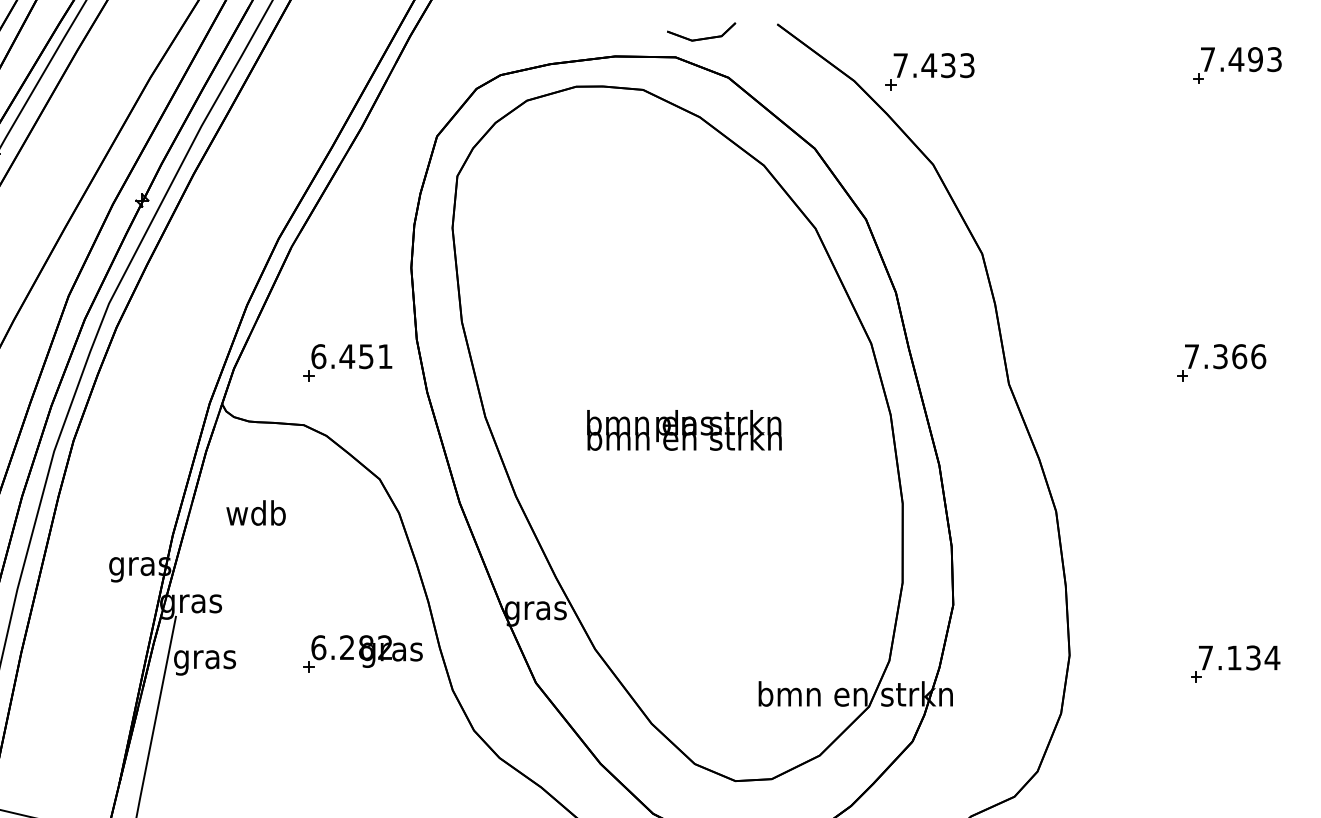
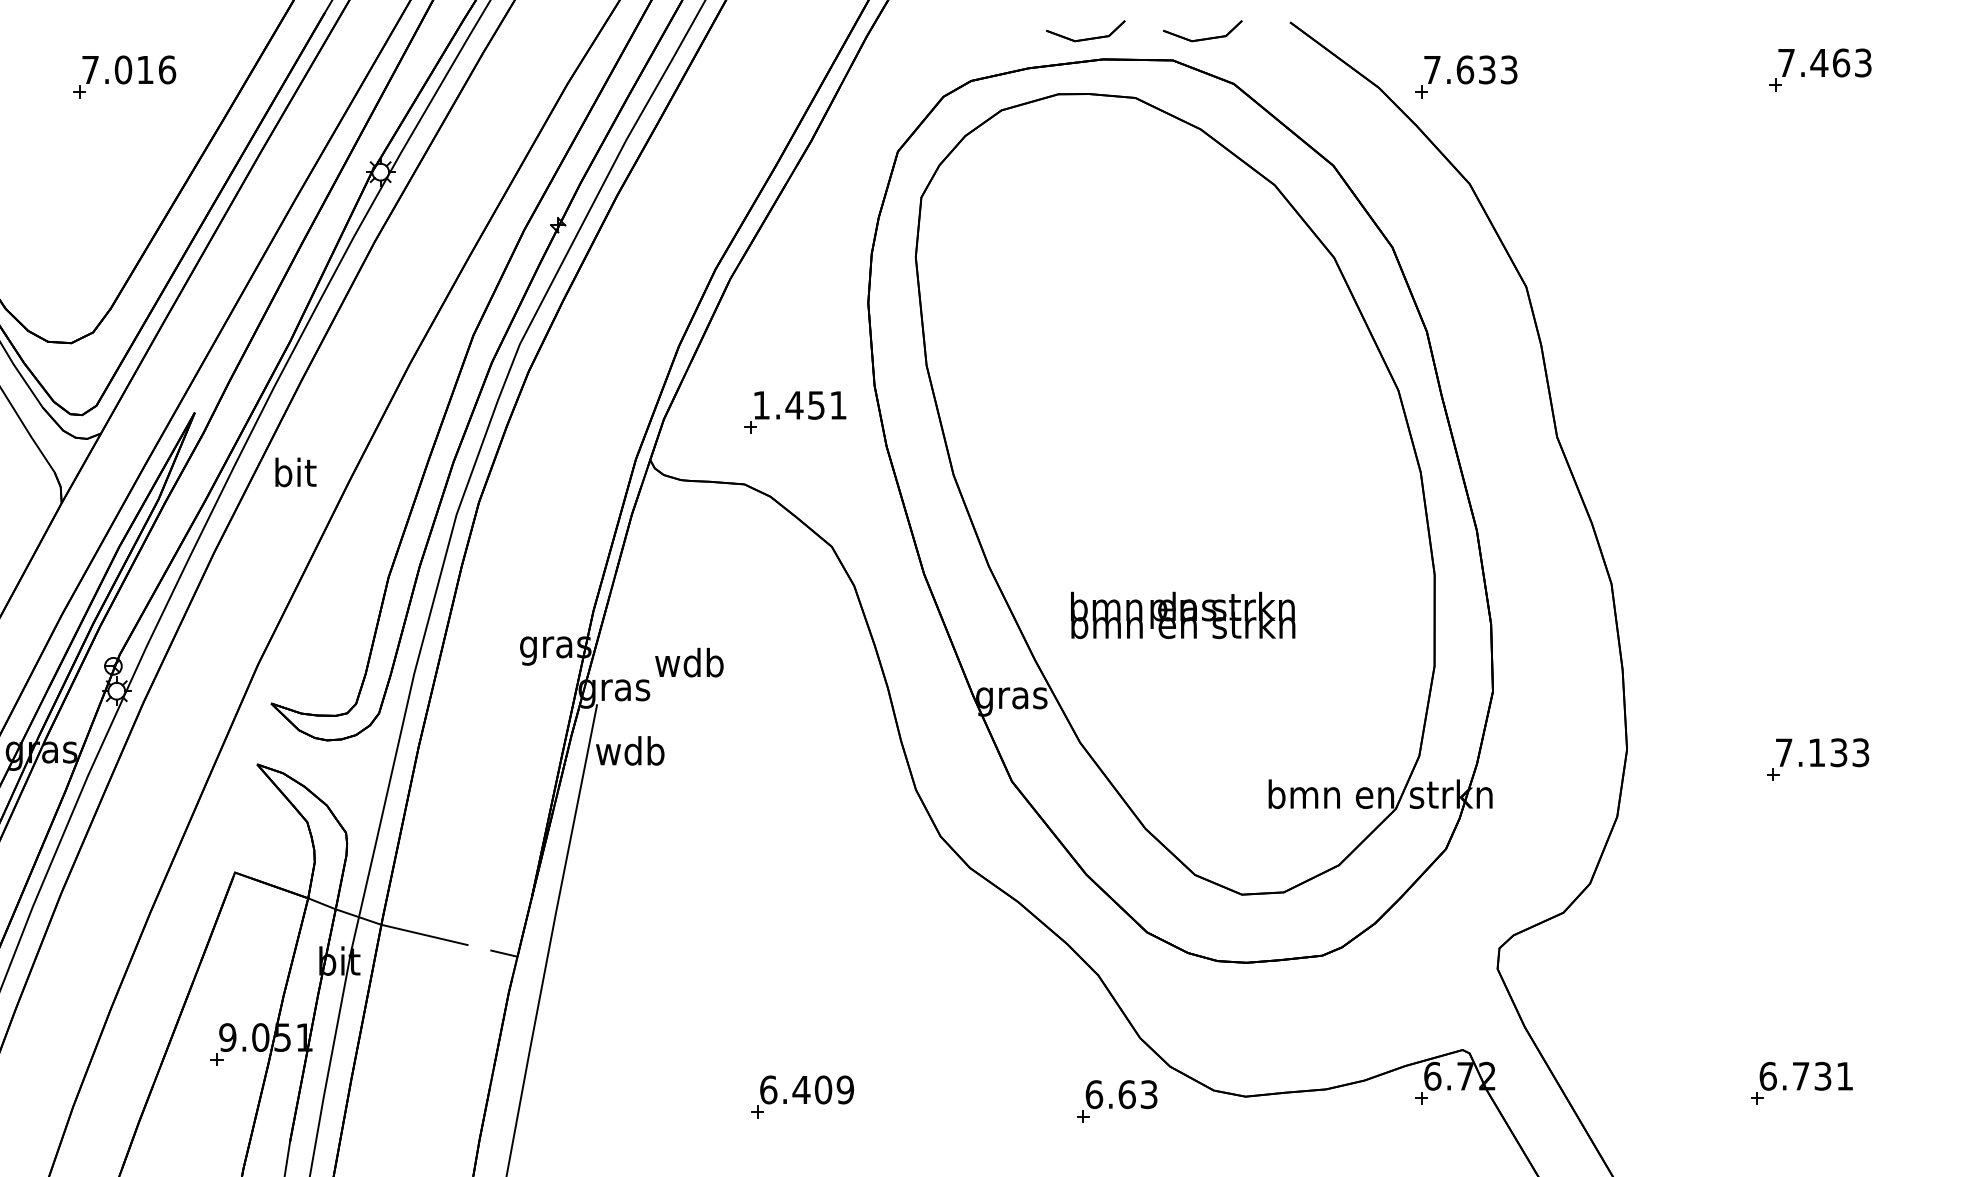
part: (599, 38) -> (1085, 38), added
text: (1255, 59) -> (1841, 62), 7.493 -> 7.463
text: (929, 65) -> (1465, 69), 7.433 -> 7.633
text: (318, 356) -> (761, 405), 6.451 -> 1.451
part: (1221, 362) -> (1802, 412), removed
text: (684, 430) -> (1183, 615), moved
text: (256, 512) -> (689, 662), moved
part: (362, 653) -> (812, 747), removed
text: (1272, 657) -> (1860, 752), 7.134 -> 7.133
text: (205, 659) -> (630, 754), gras -> wdb

